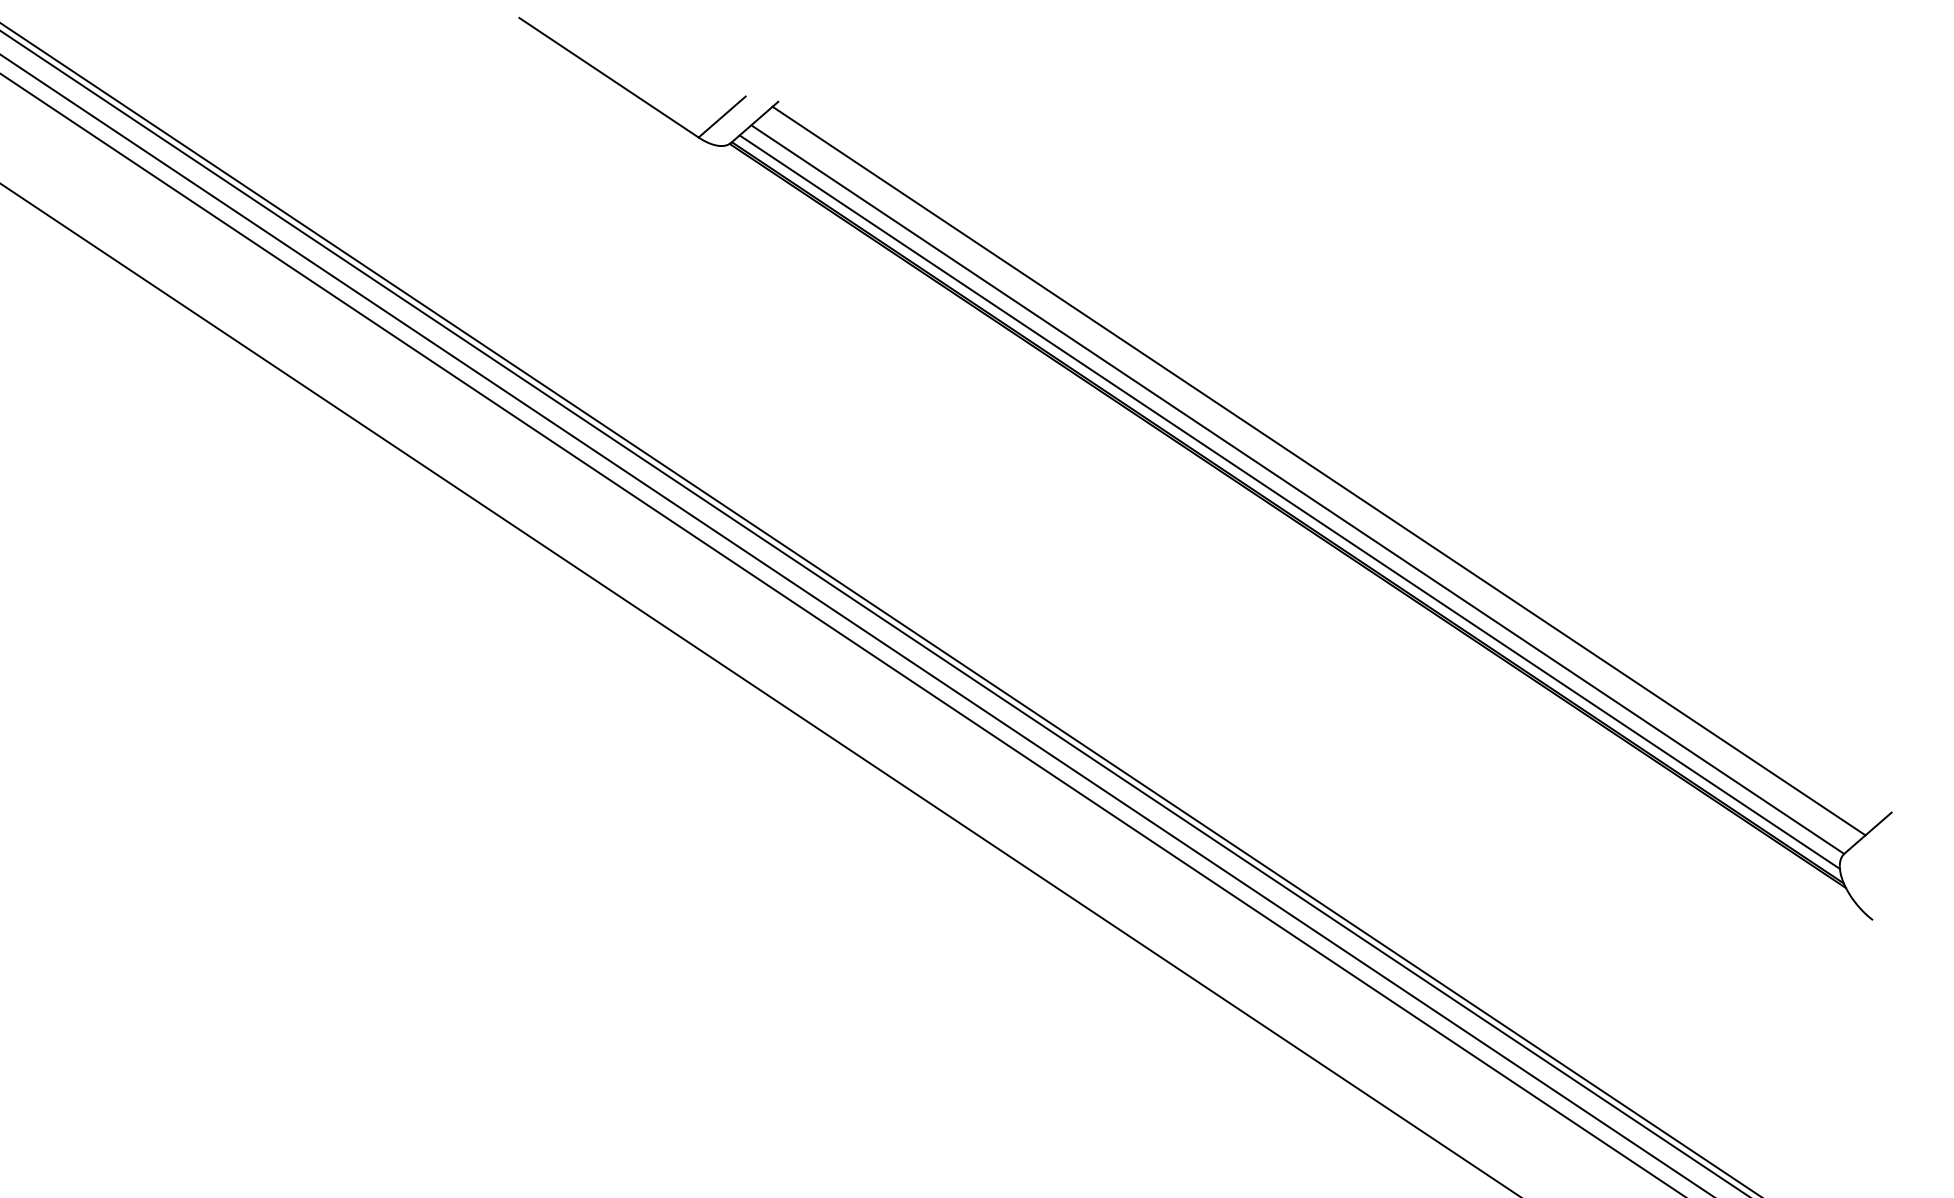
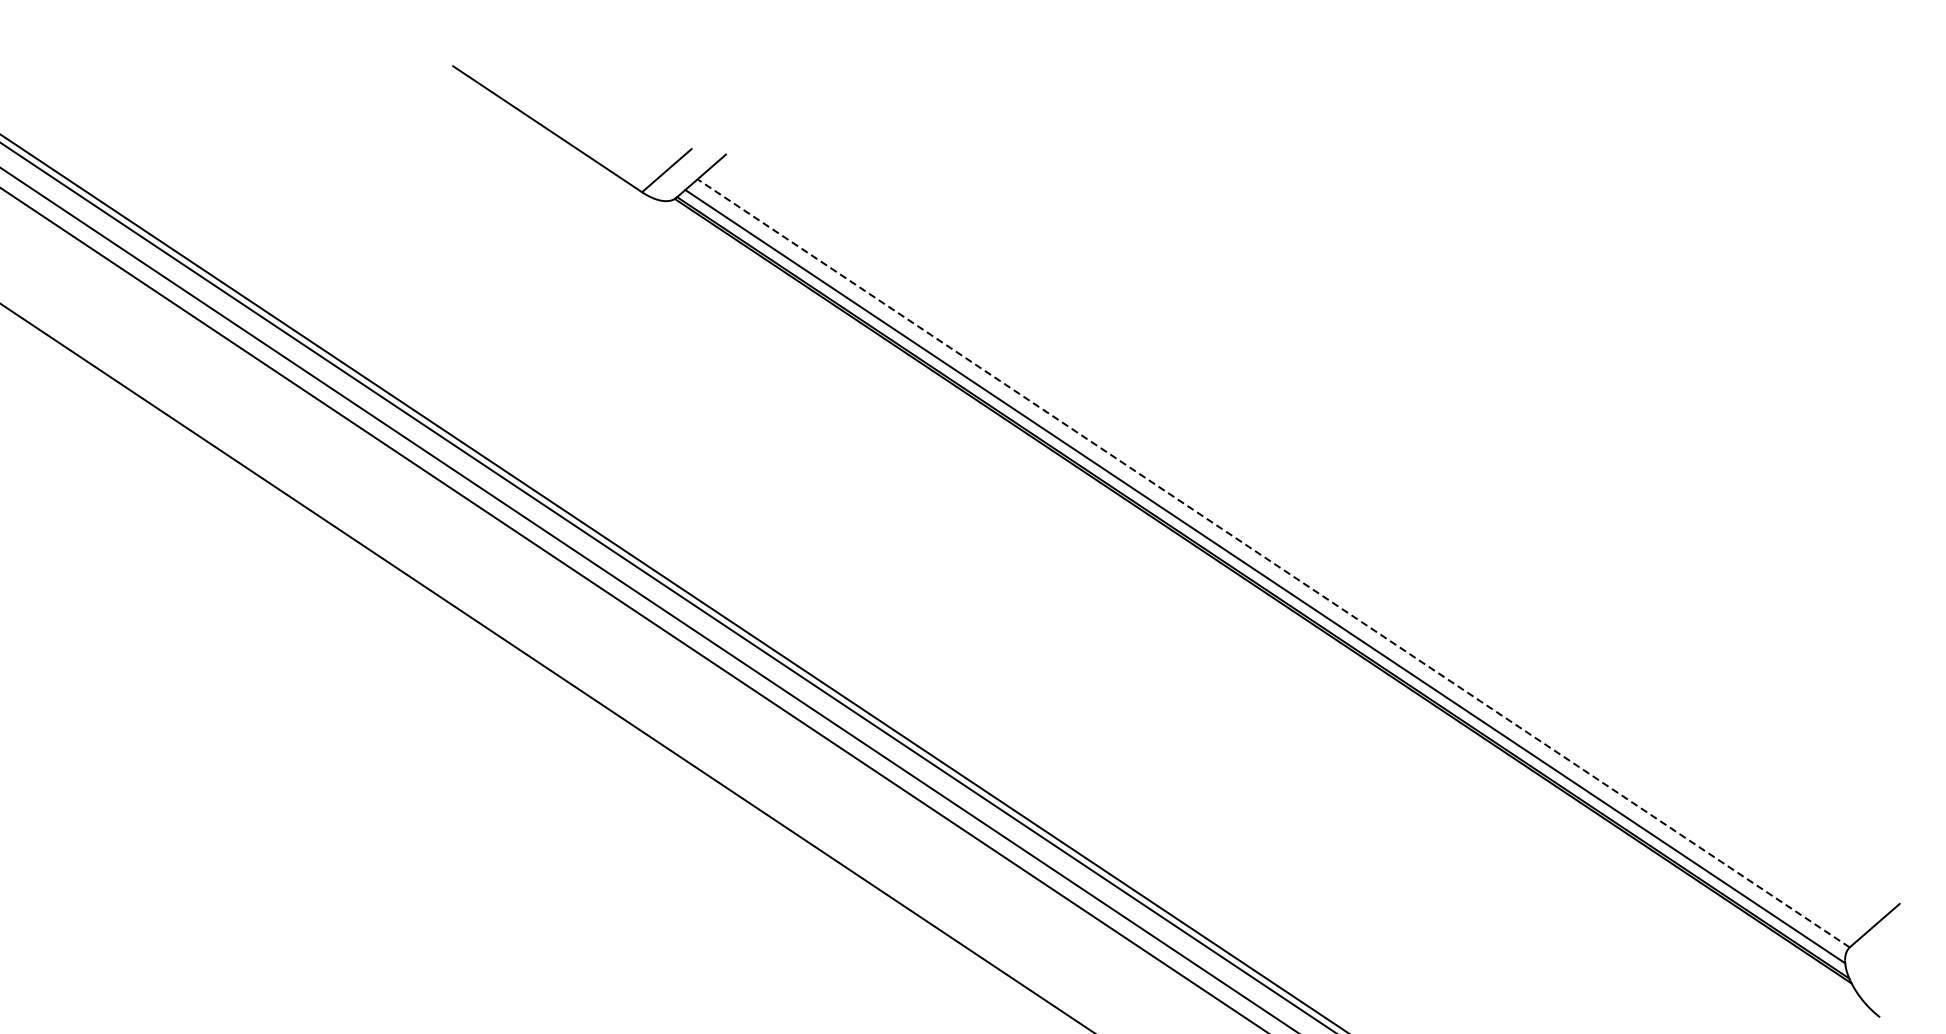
line: (1318, 470) -> (1295, 543), removed
line: (1297, 489) -> (1273, 563), solid -> dashed

